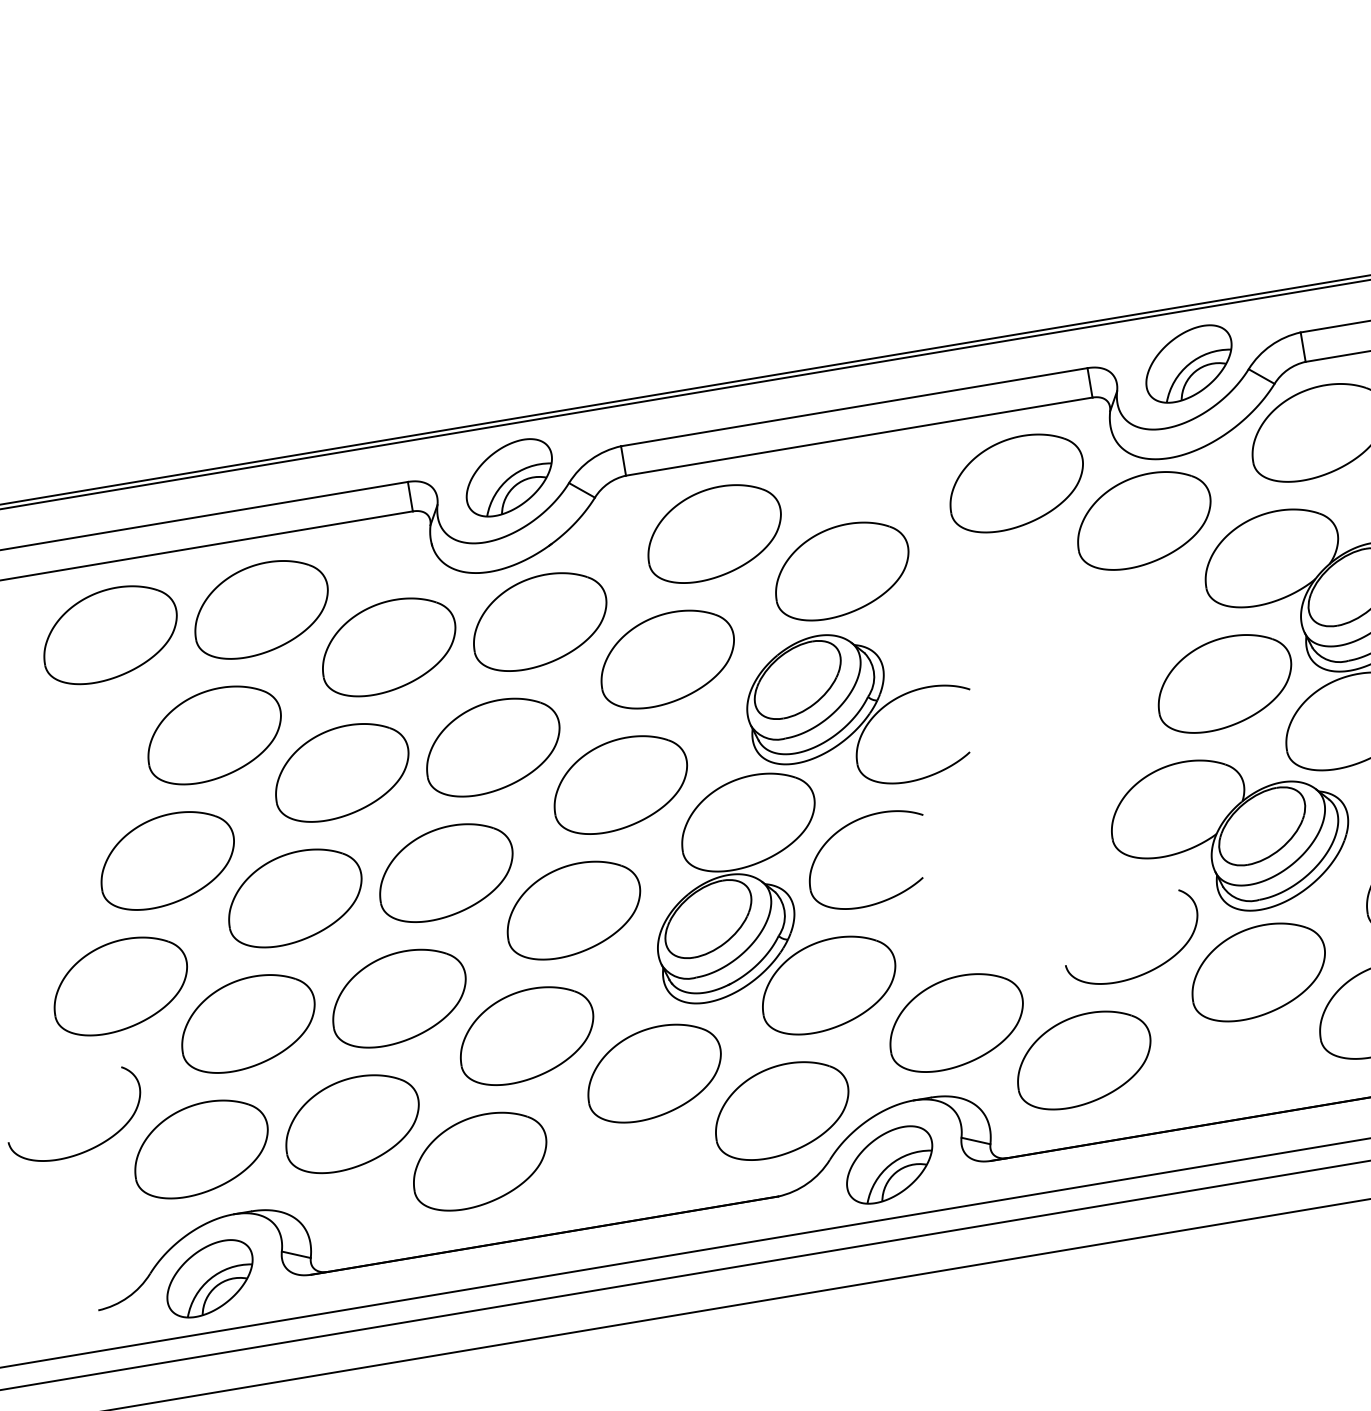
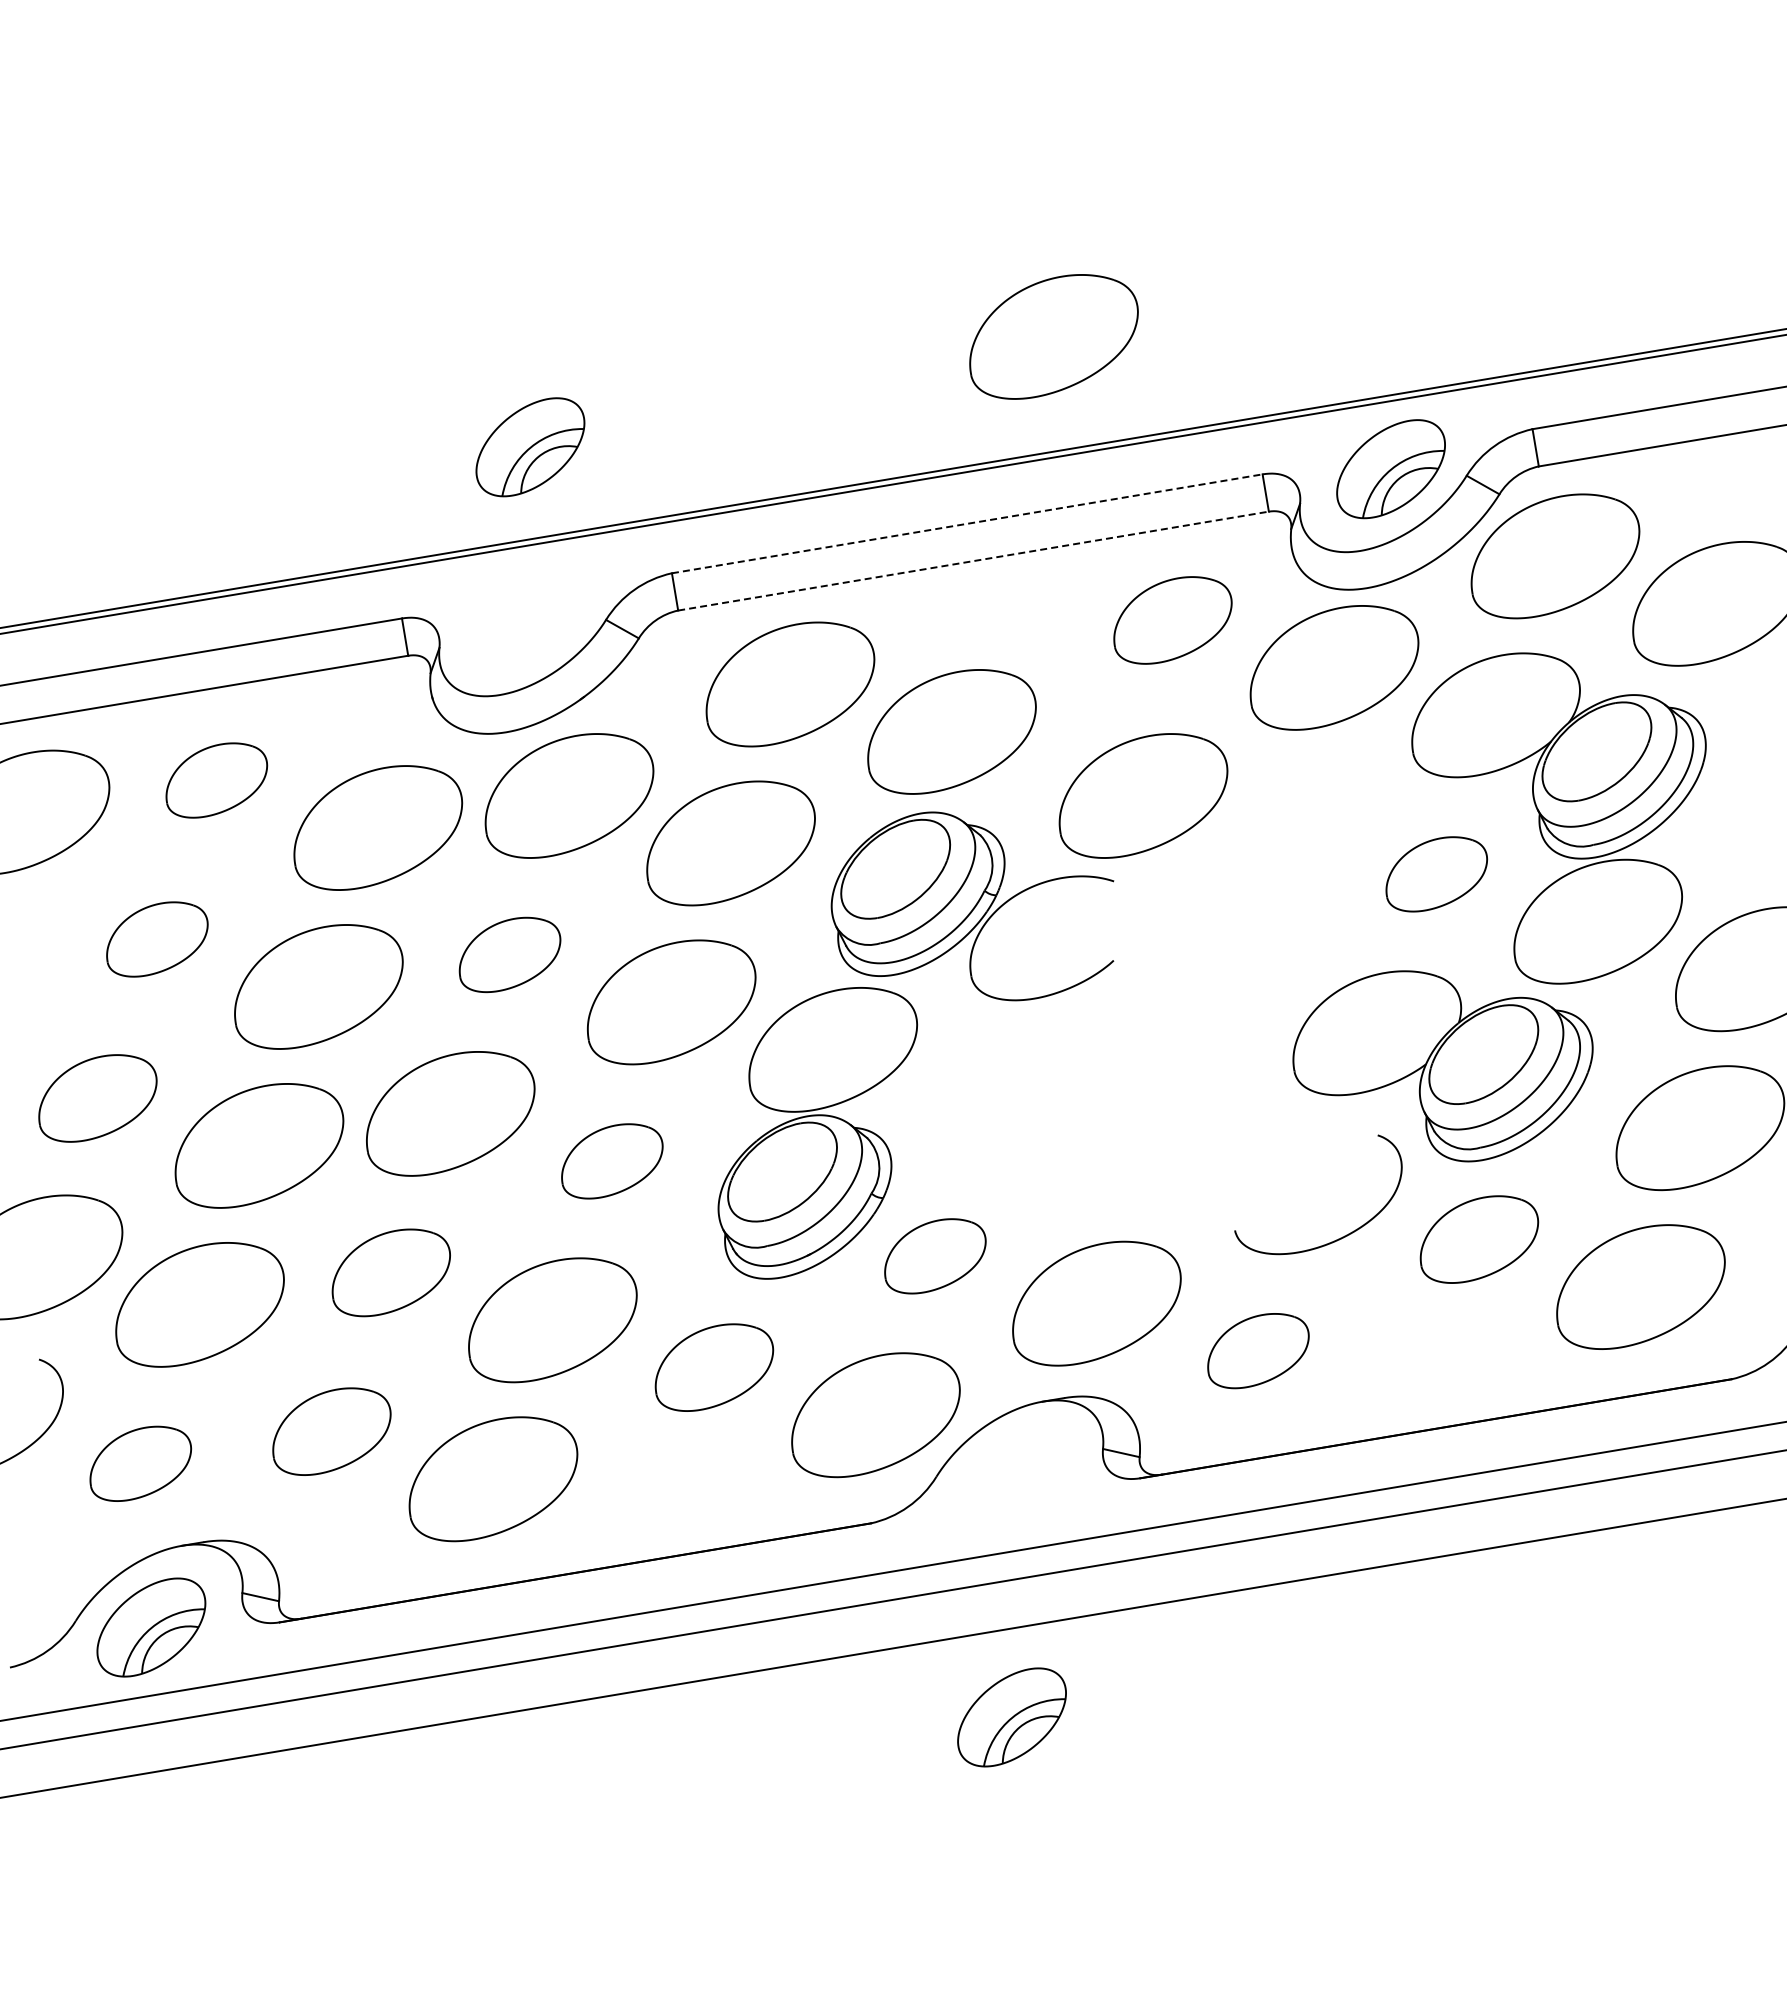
part: (922, 259) -> (1053, 336), added
line: (854, 406) -> (967, 523), solid -> dashed
line: (860, 436) -> (974, 561), solid -> dashed
part: (509, 478) -> (530, 447), moved
part: (1016, 483) -> (1172, 620), size x0.7
part: (261, 609) -> (216, 780), size x0.6
part: (993, 621) -> (1143, 795), added
part: (1224, 684) -> (1436, 874), size x0.6
part: (214, 735) -> (157, 939), size x0.6
part: (492, 747) -> (509, 954), size x0.6
part: (845, 827) -> (955, 1056), removed
part: (167, 861) -> (97, 1098), size x0.7
part: (574, 910) -> (612, 1161), size x0.6
part: (1258, 972) -> (1479, 1239), size x0.7
part: (829, 985) -> (935, 1256), size x0.6
part: (399, 998) -> (391, 1272), size x0.7
part: (1084, 1060) -> (1258, 1350), size x0.6
part: (654, 1073) -> (714, 1367), size x0.7
part: (352, 1123) -> (331, 1431), size x0.7
part: (201, 1149) -> (140, 1463), size x0.6
part: (889, 1165) -> (1011, 1717), moved

